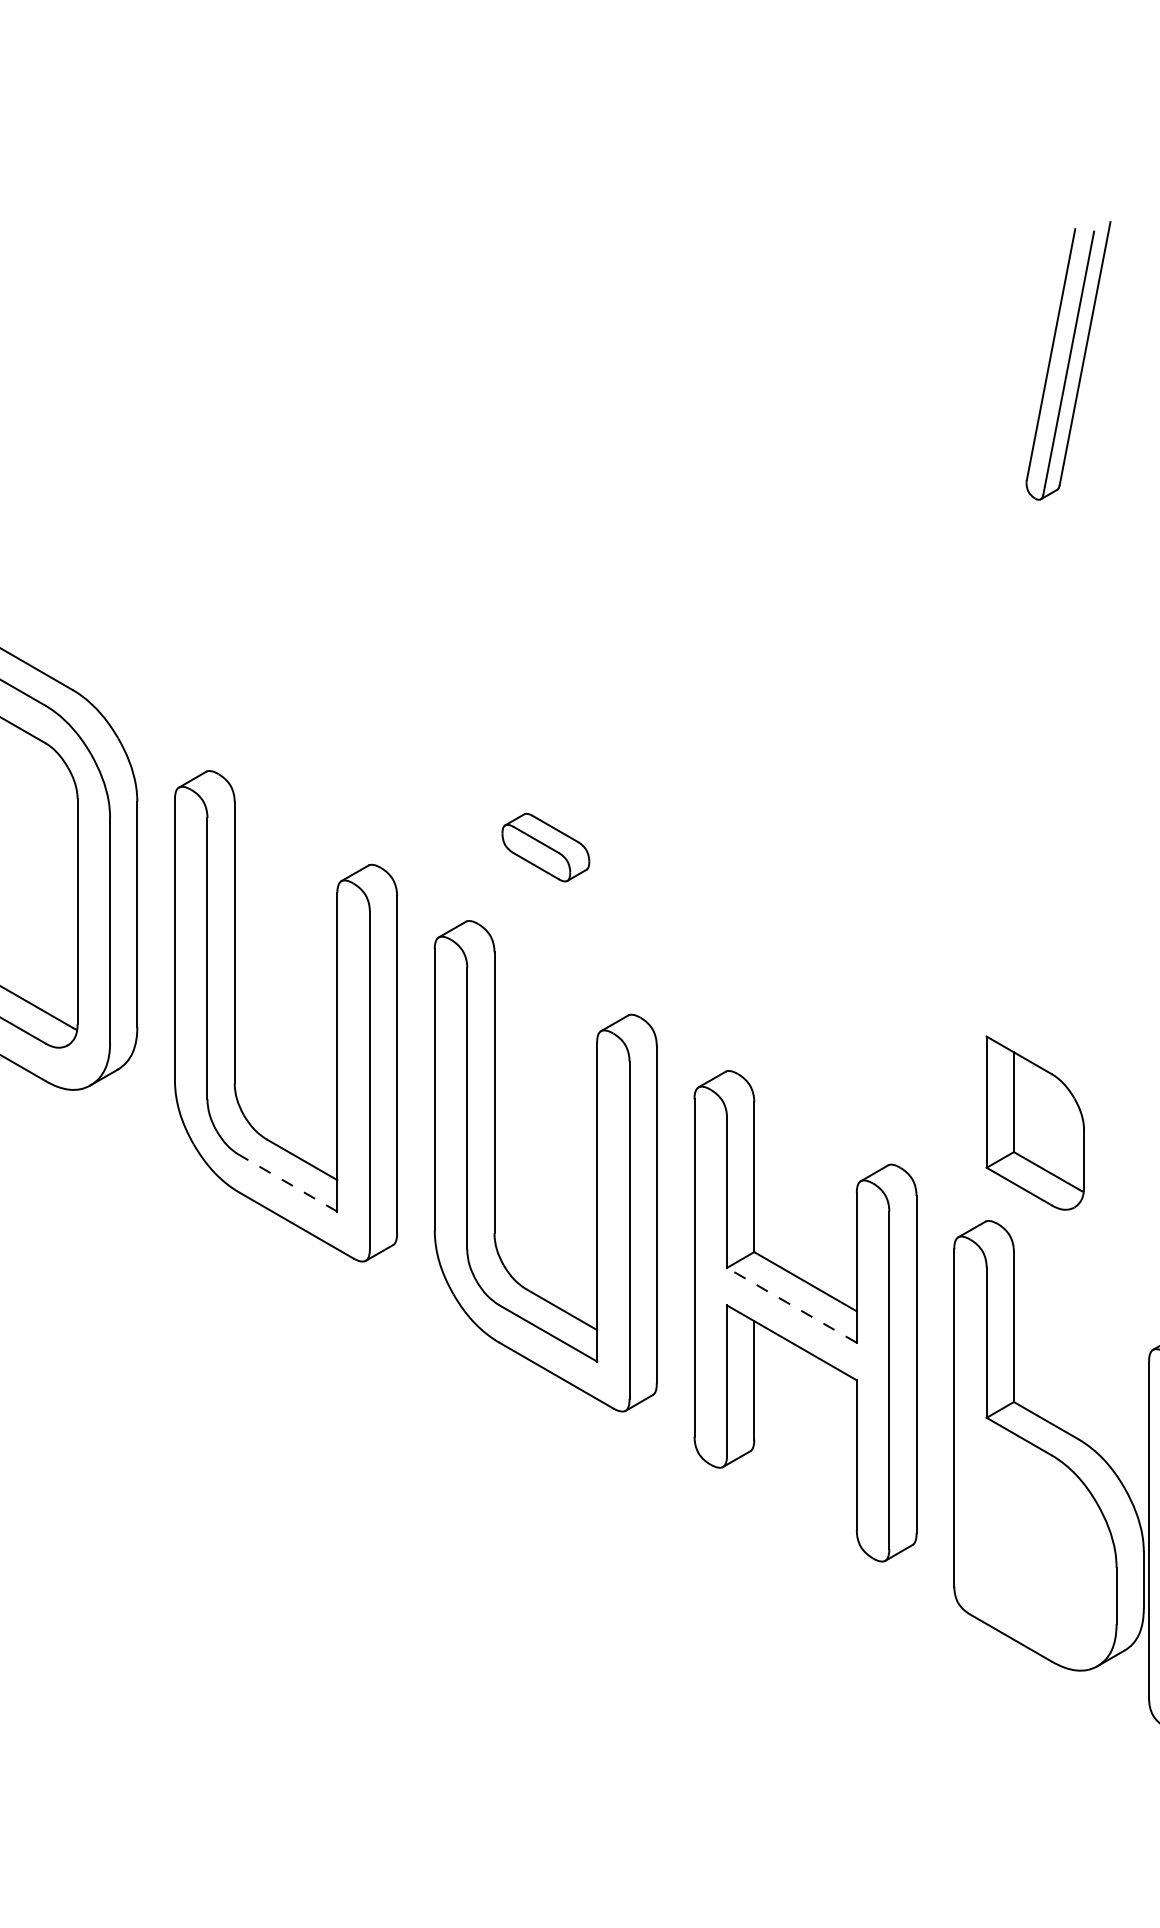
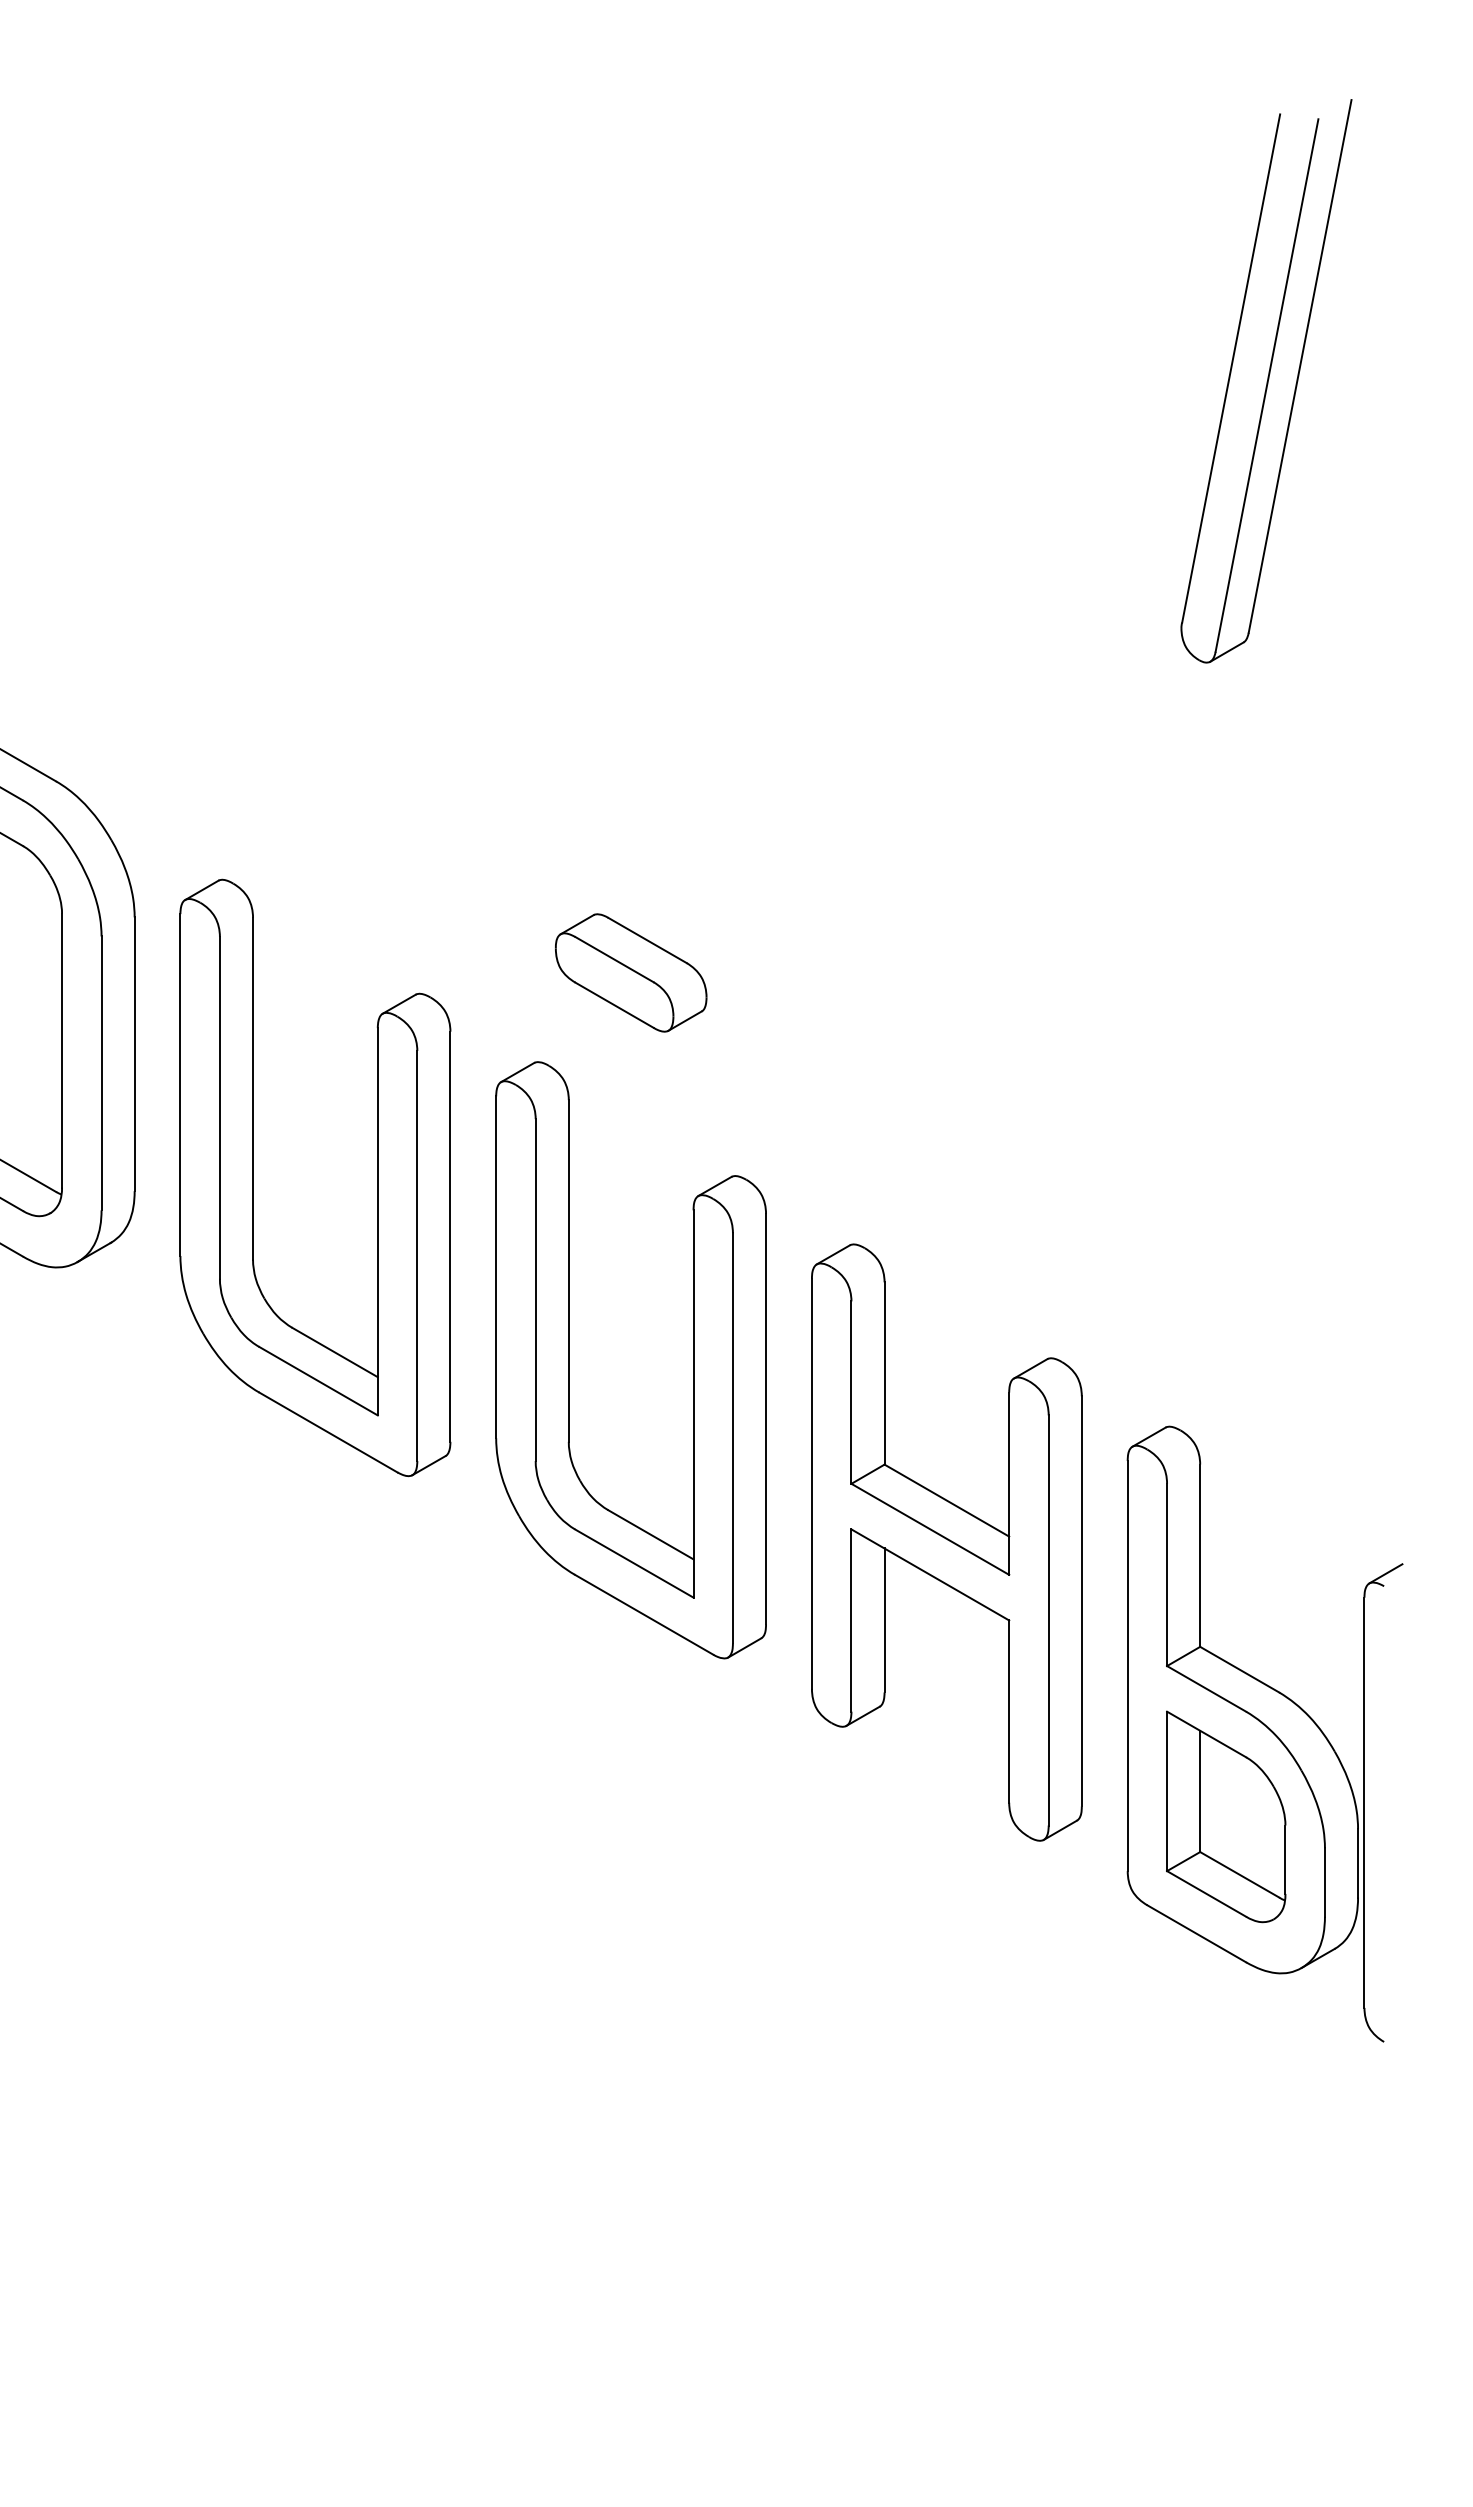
part: (1068, 361) -> (1266, 381), size x1.67
part: (546, 847) -> (631, 972), size x1.43
part: (1035, 1122) -> (1226, 1816), moved
line: (288, 1182) -> (318, 1380), dashed -> solid
line: (791, 1305) -> (929, 1529), dashed -> solid

